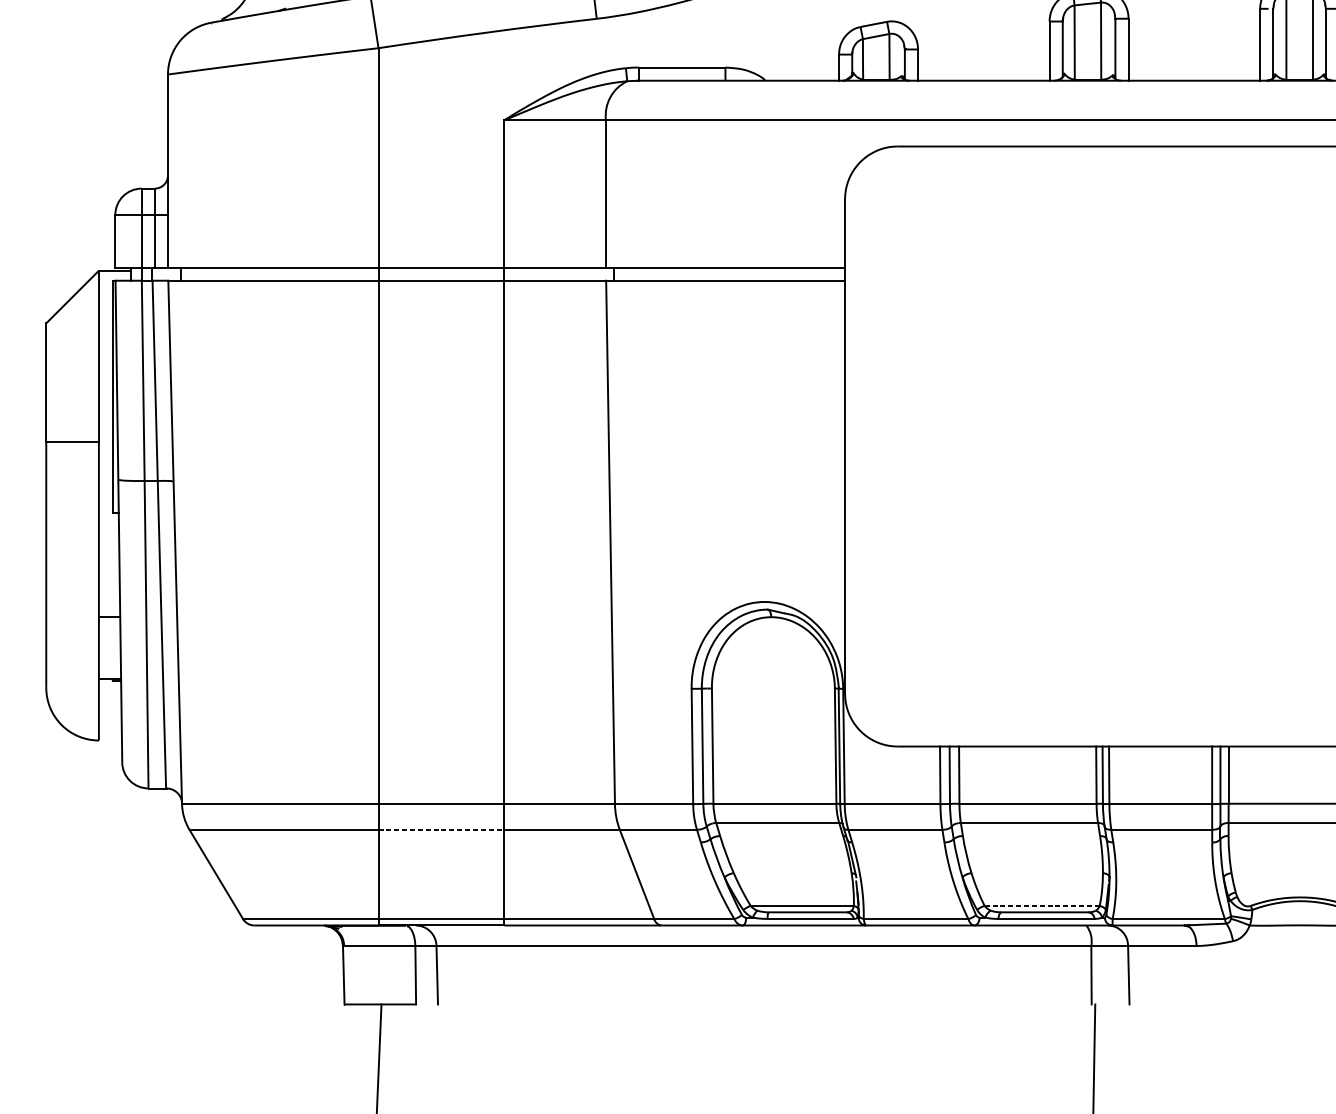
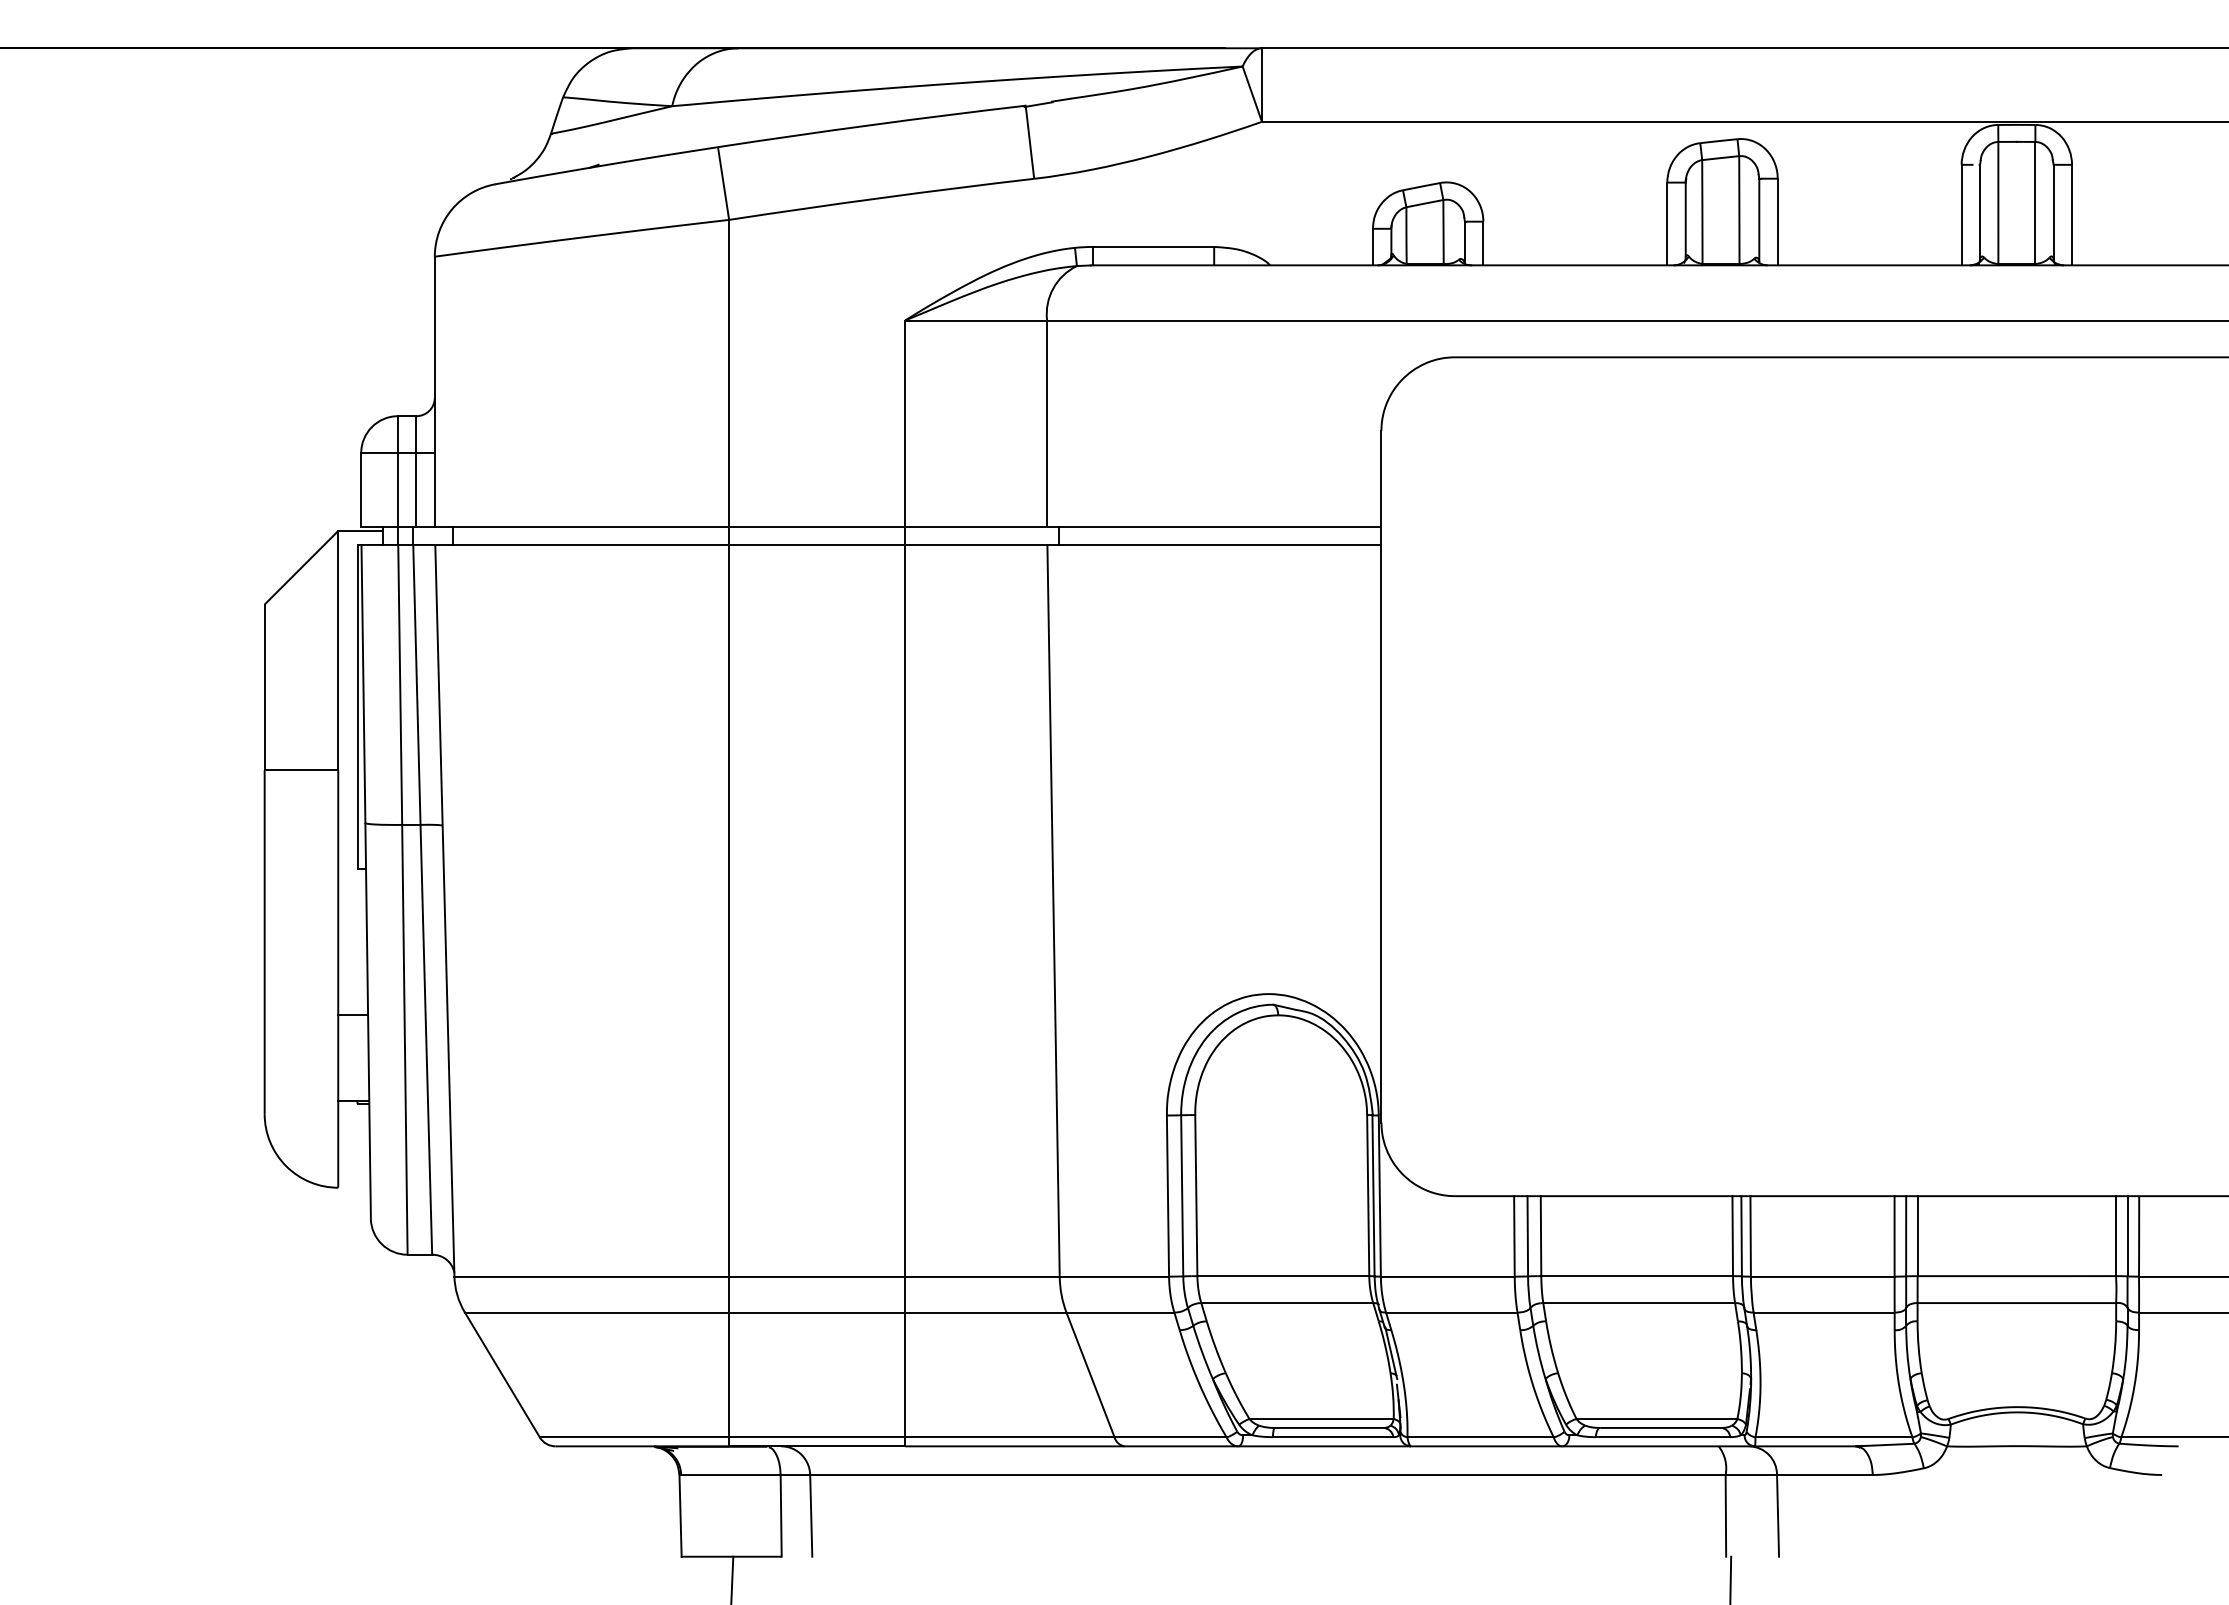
line: (441, 829) -> (817, 1312), dashed -> solid
line: (1042, 906) -> (1657, 1419), dashed -> solid

